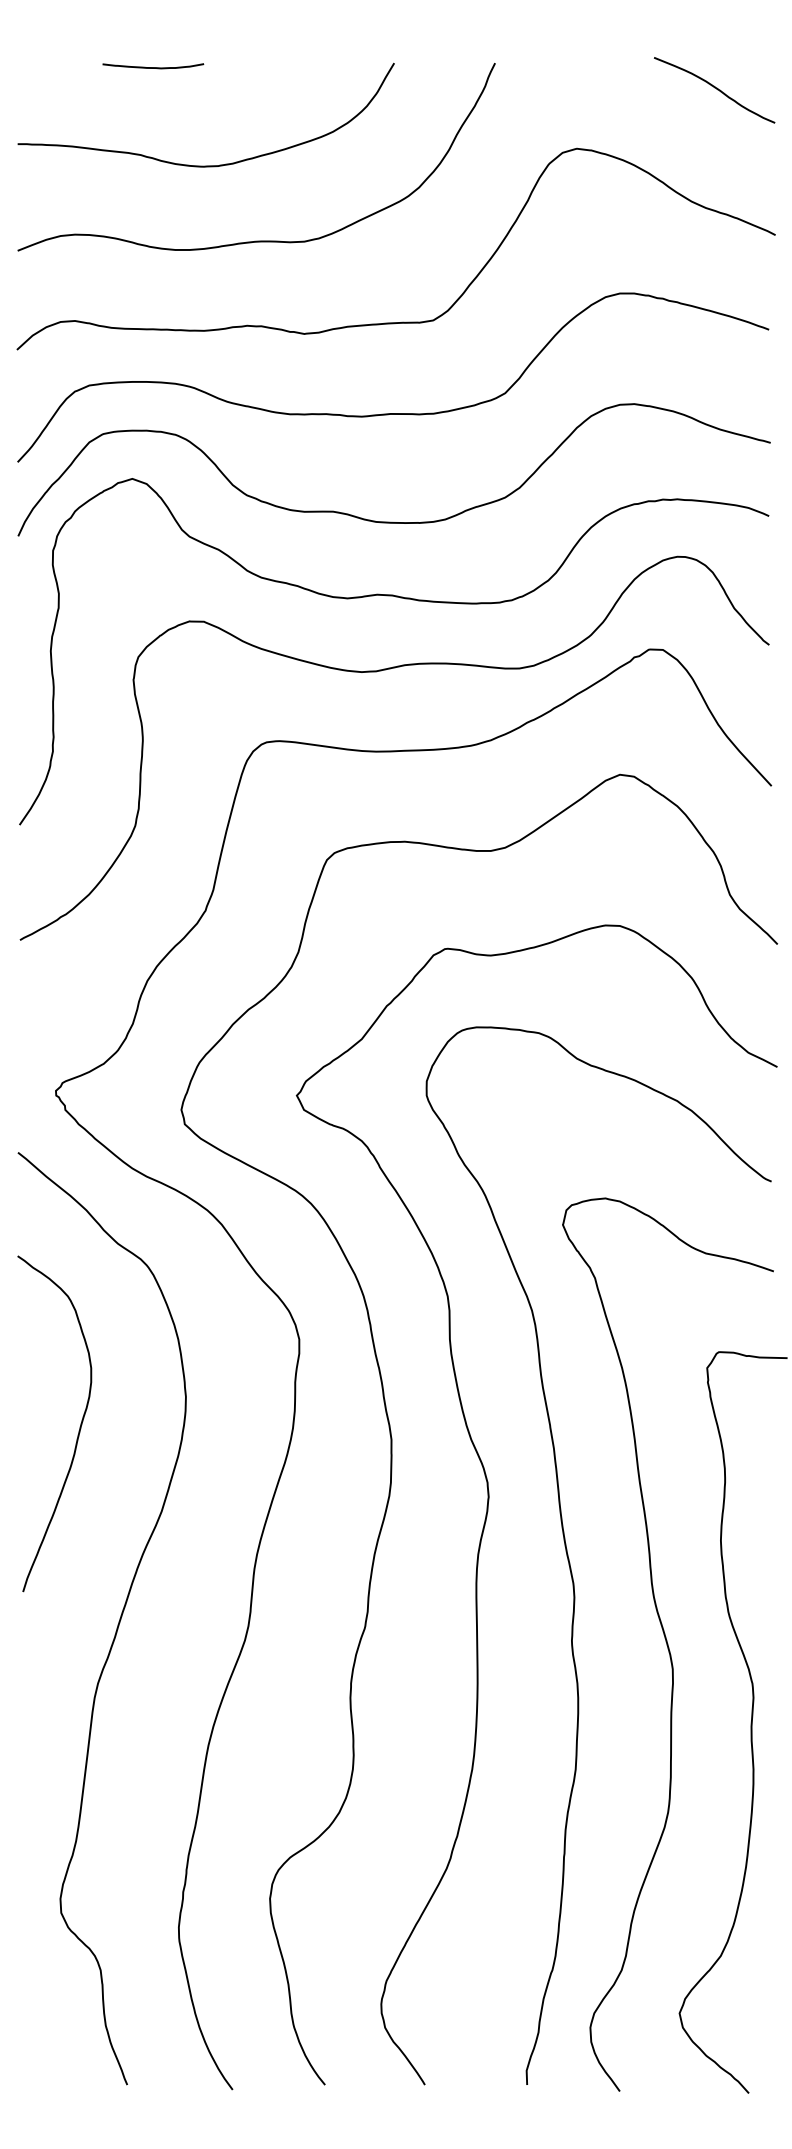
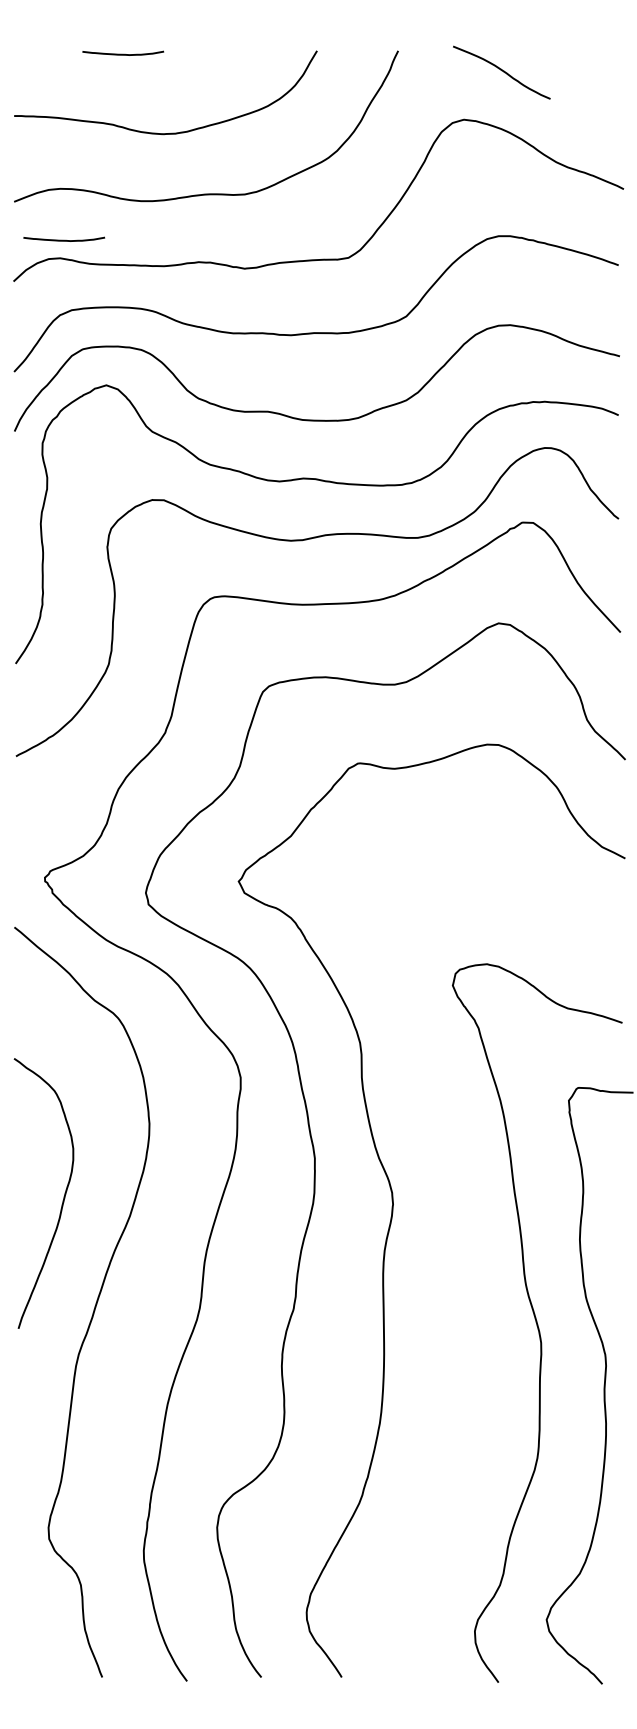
curve: (714, 88) -> (501, 71), moved
curve: (80, 297) -> (64, 239), added
curve: (79, 1427) -> (63, 1196), moved
curve: (570, 1559) -> (458, 1254), removed

